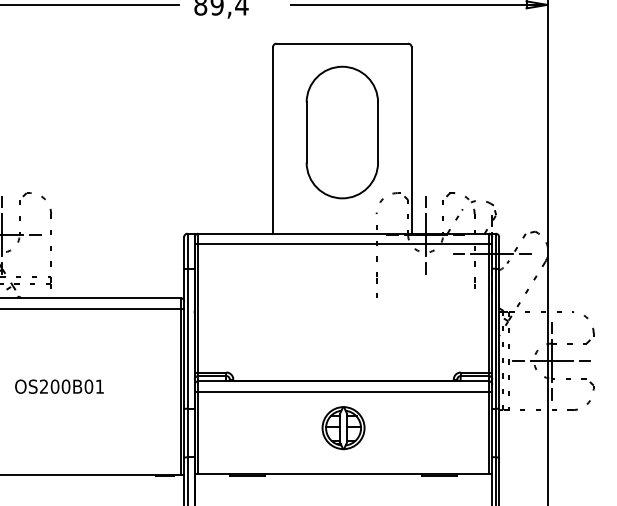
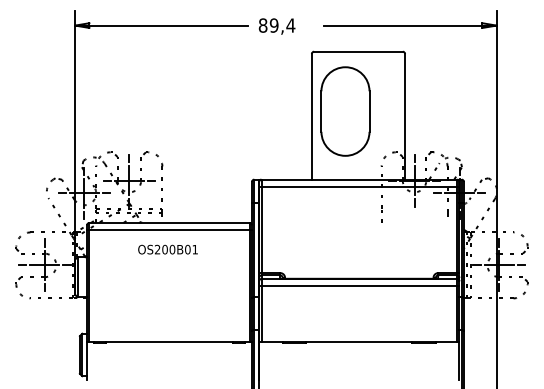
part: (342, 132) -> (345, 111), moved
text: (58, 386) -> (167, 249), moved
part: (343, 428) -> (359, 310), removed

